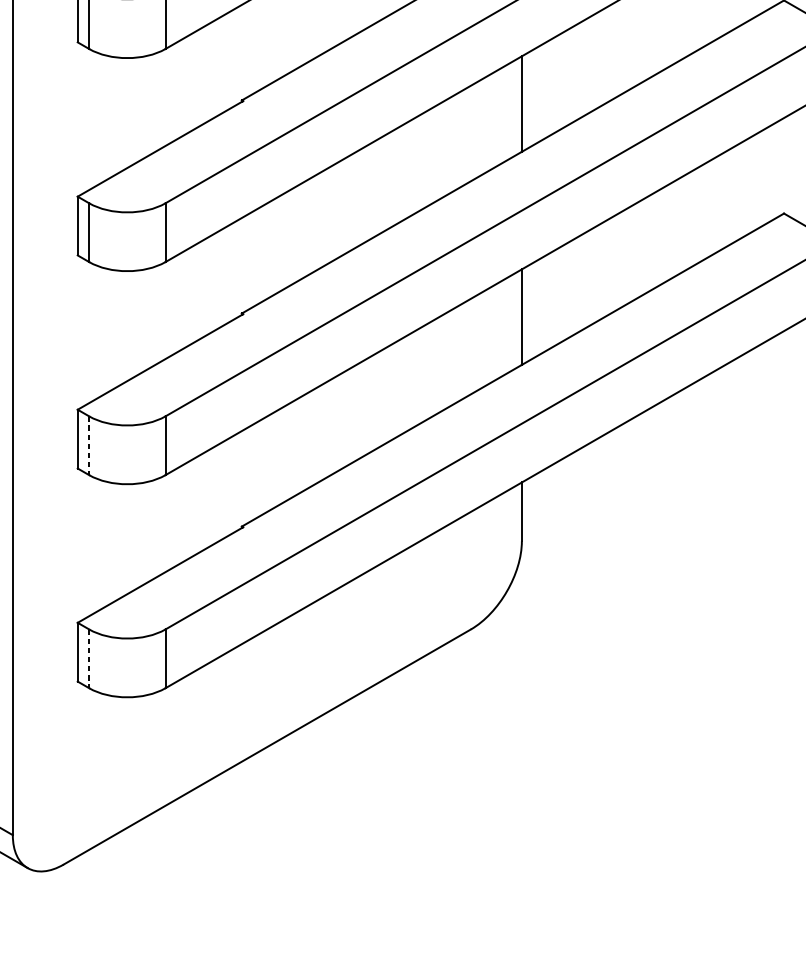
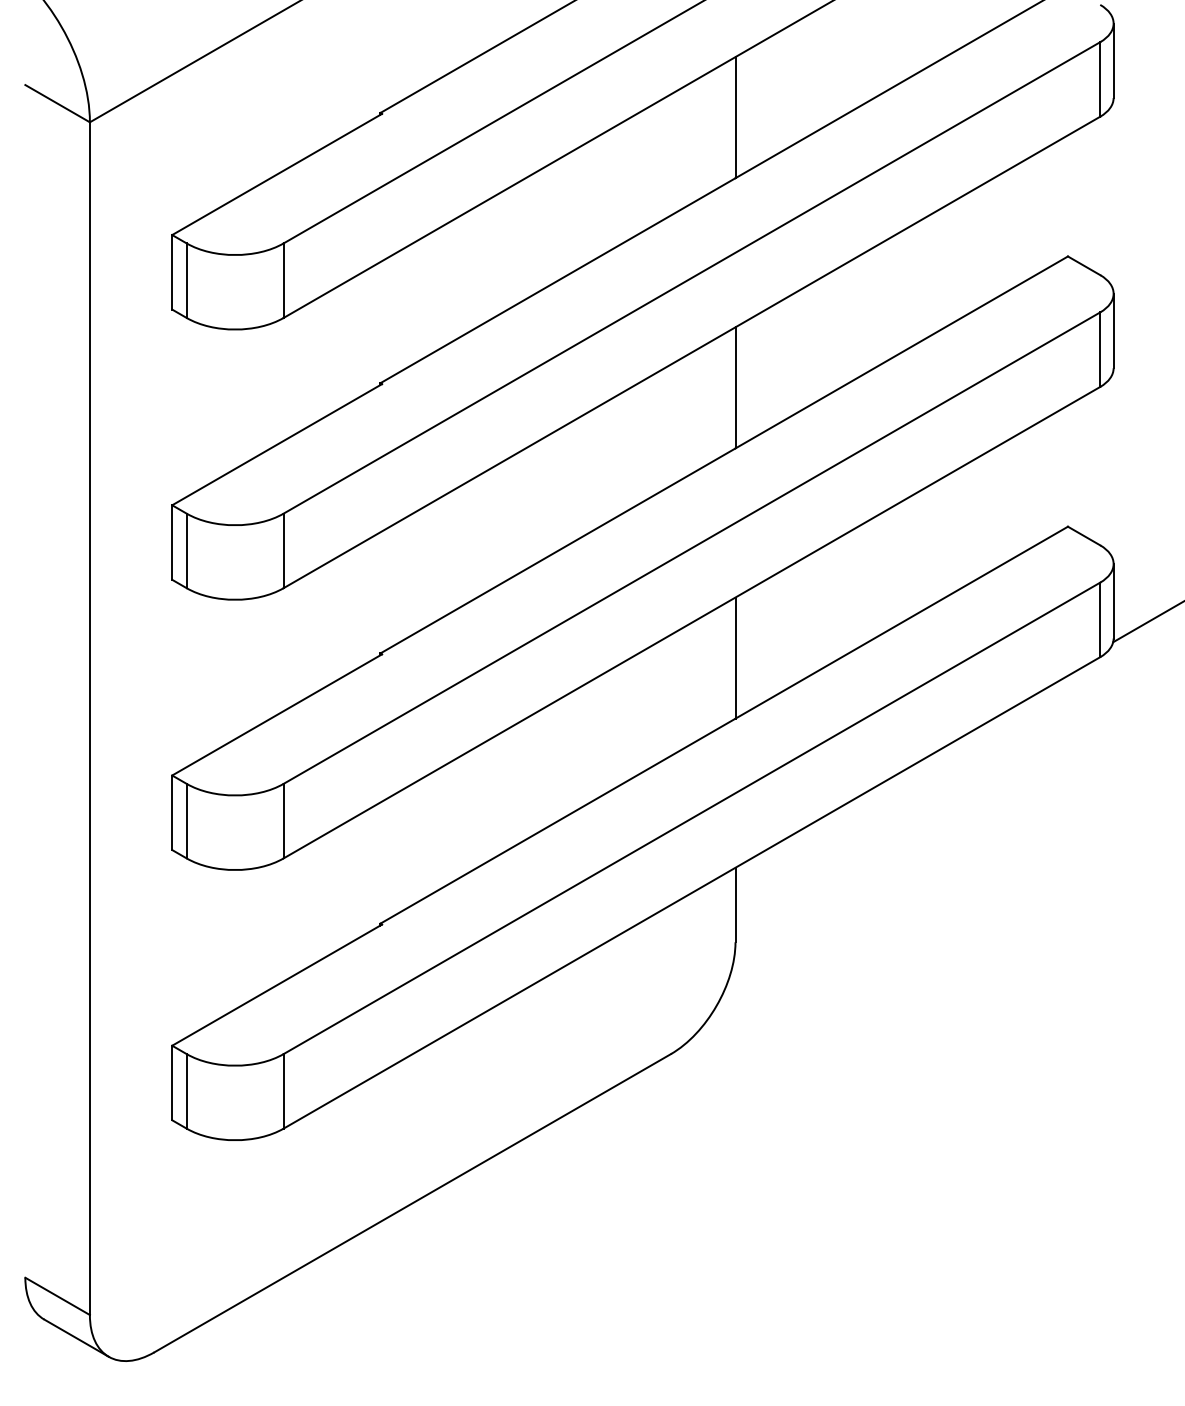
line: (88, 446) -> (186, 821), dashed -> solid
line: (88, 658) -> (186, 1091), dashed -> solid

